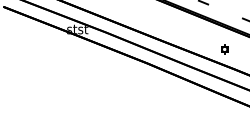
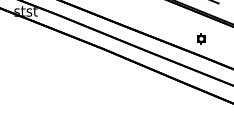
part: (224, 49) -> (201, 38), moved

